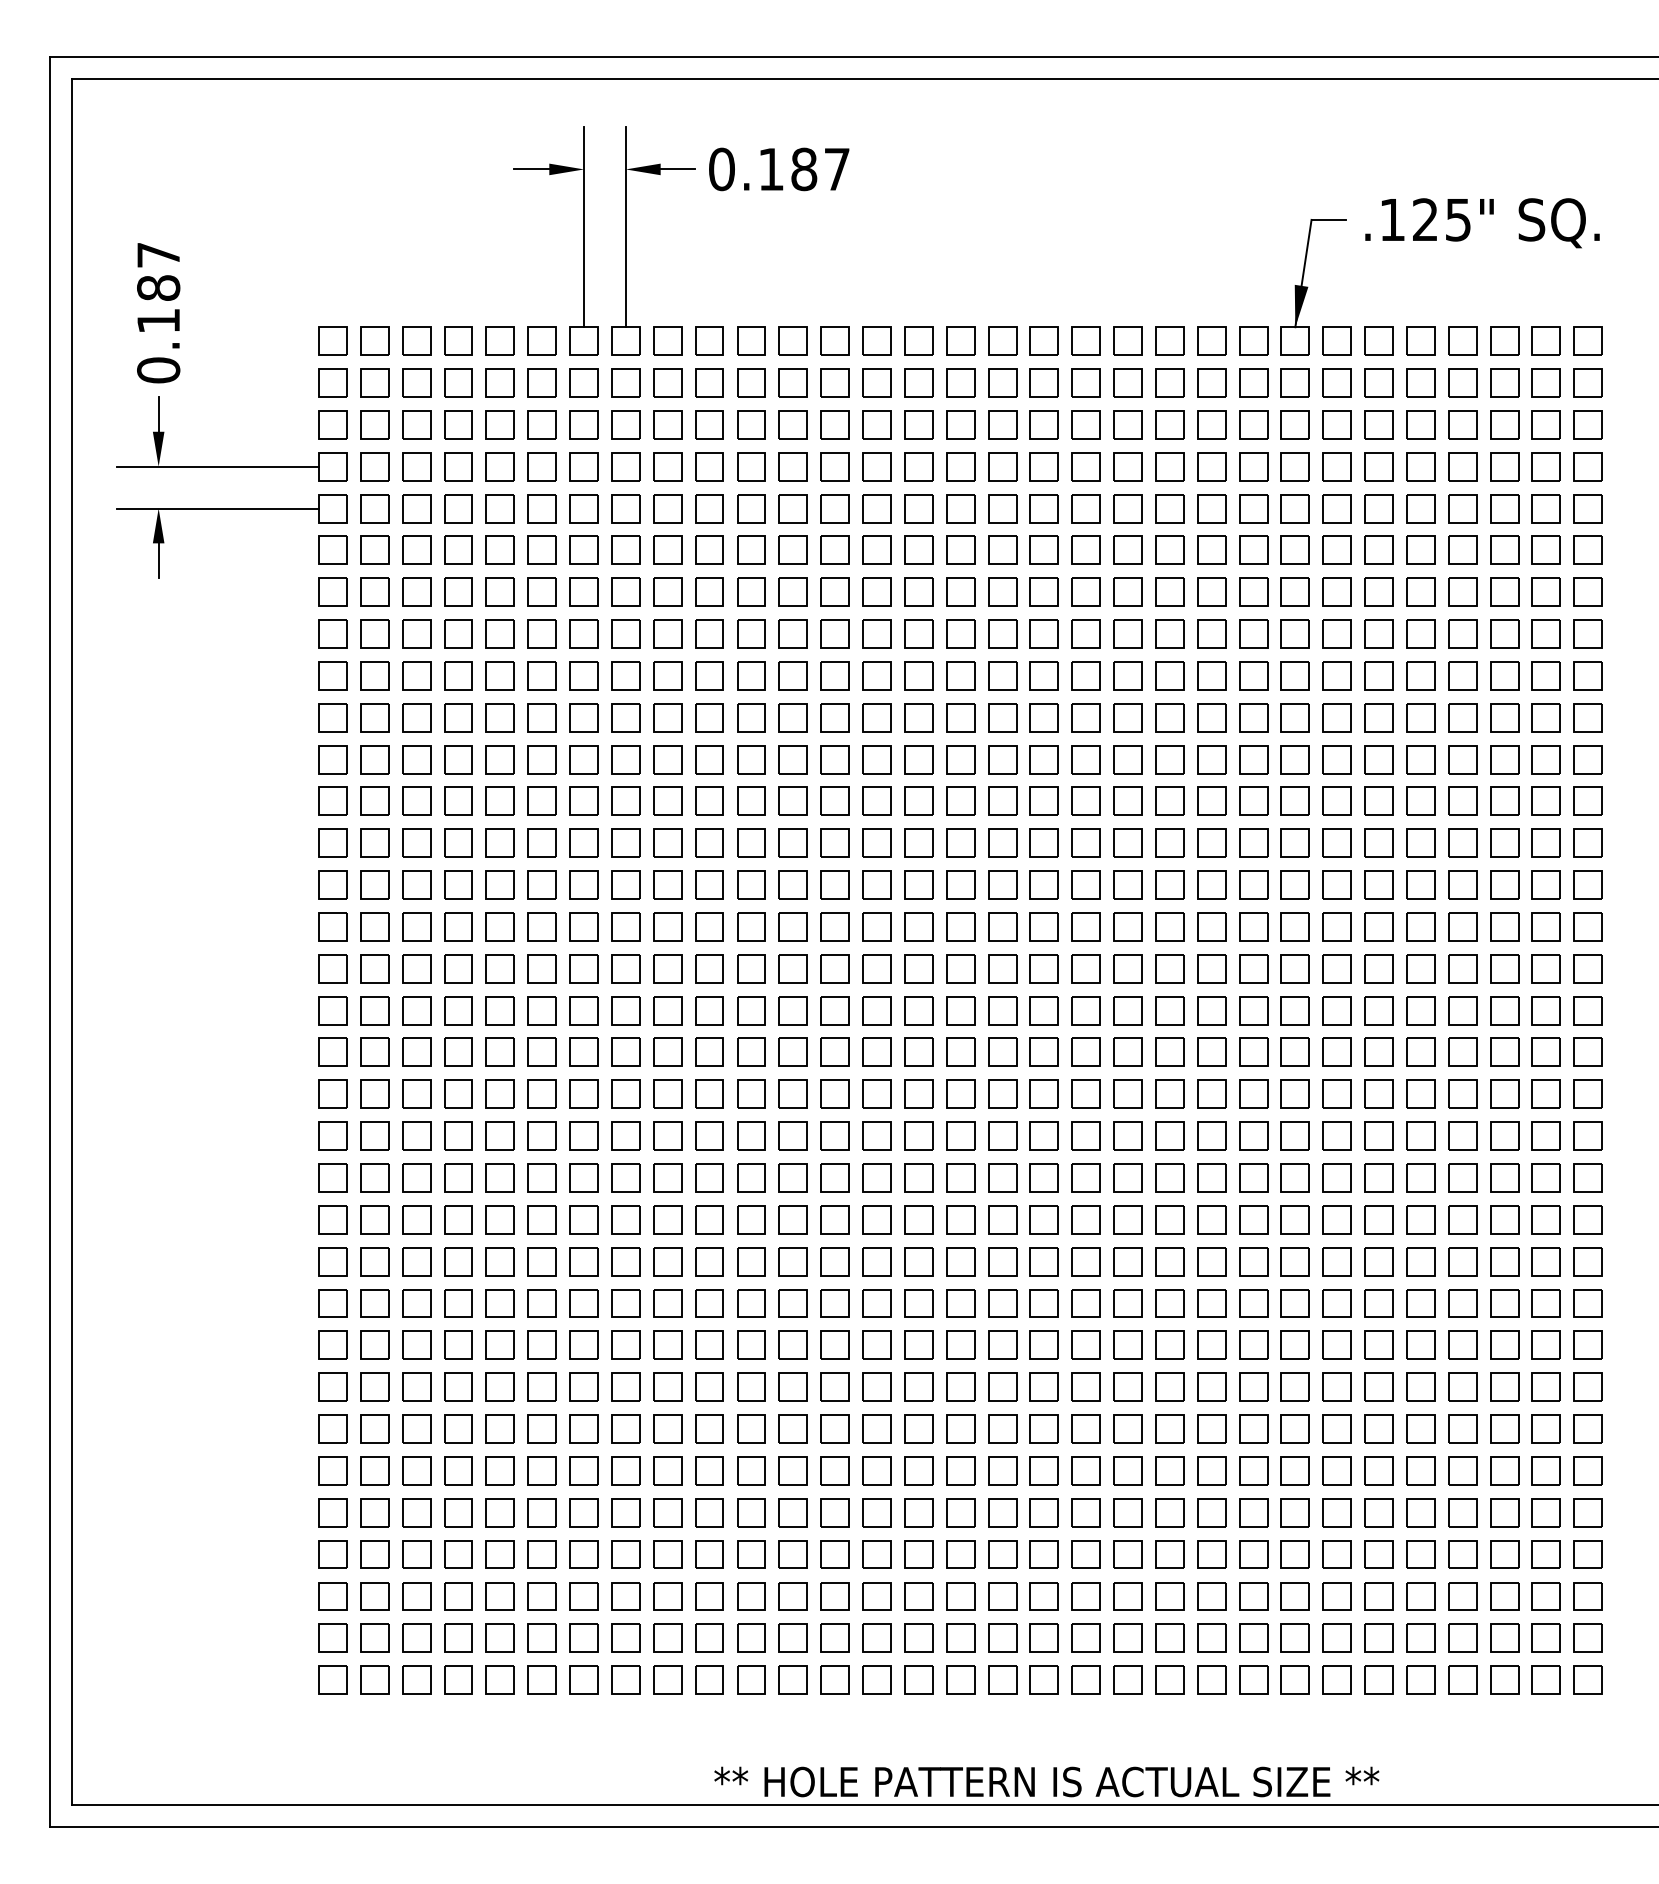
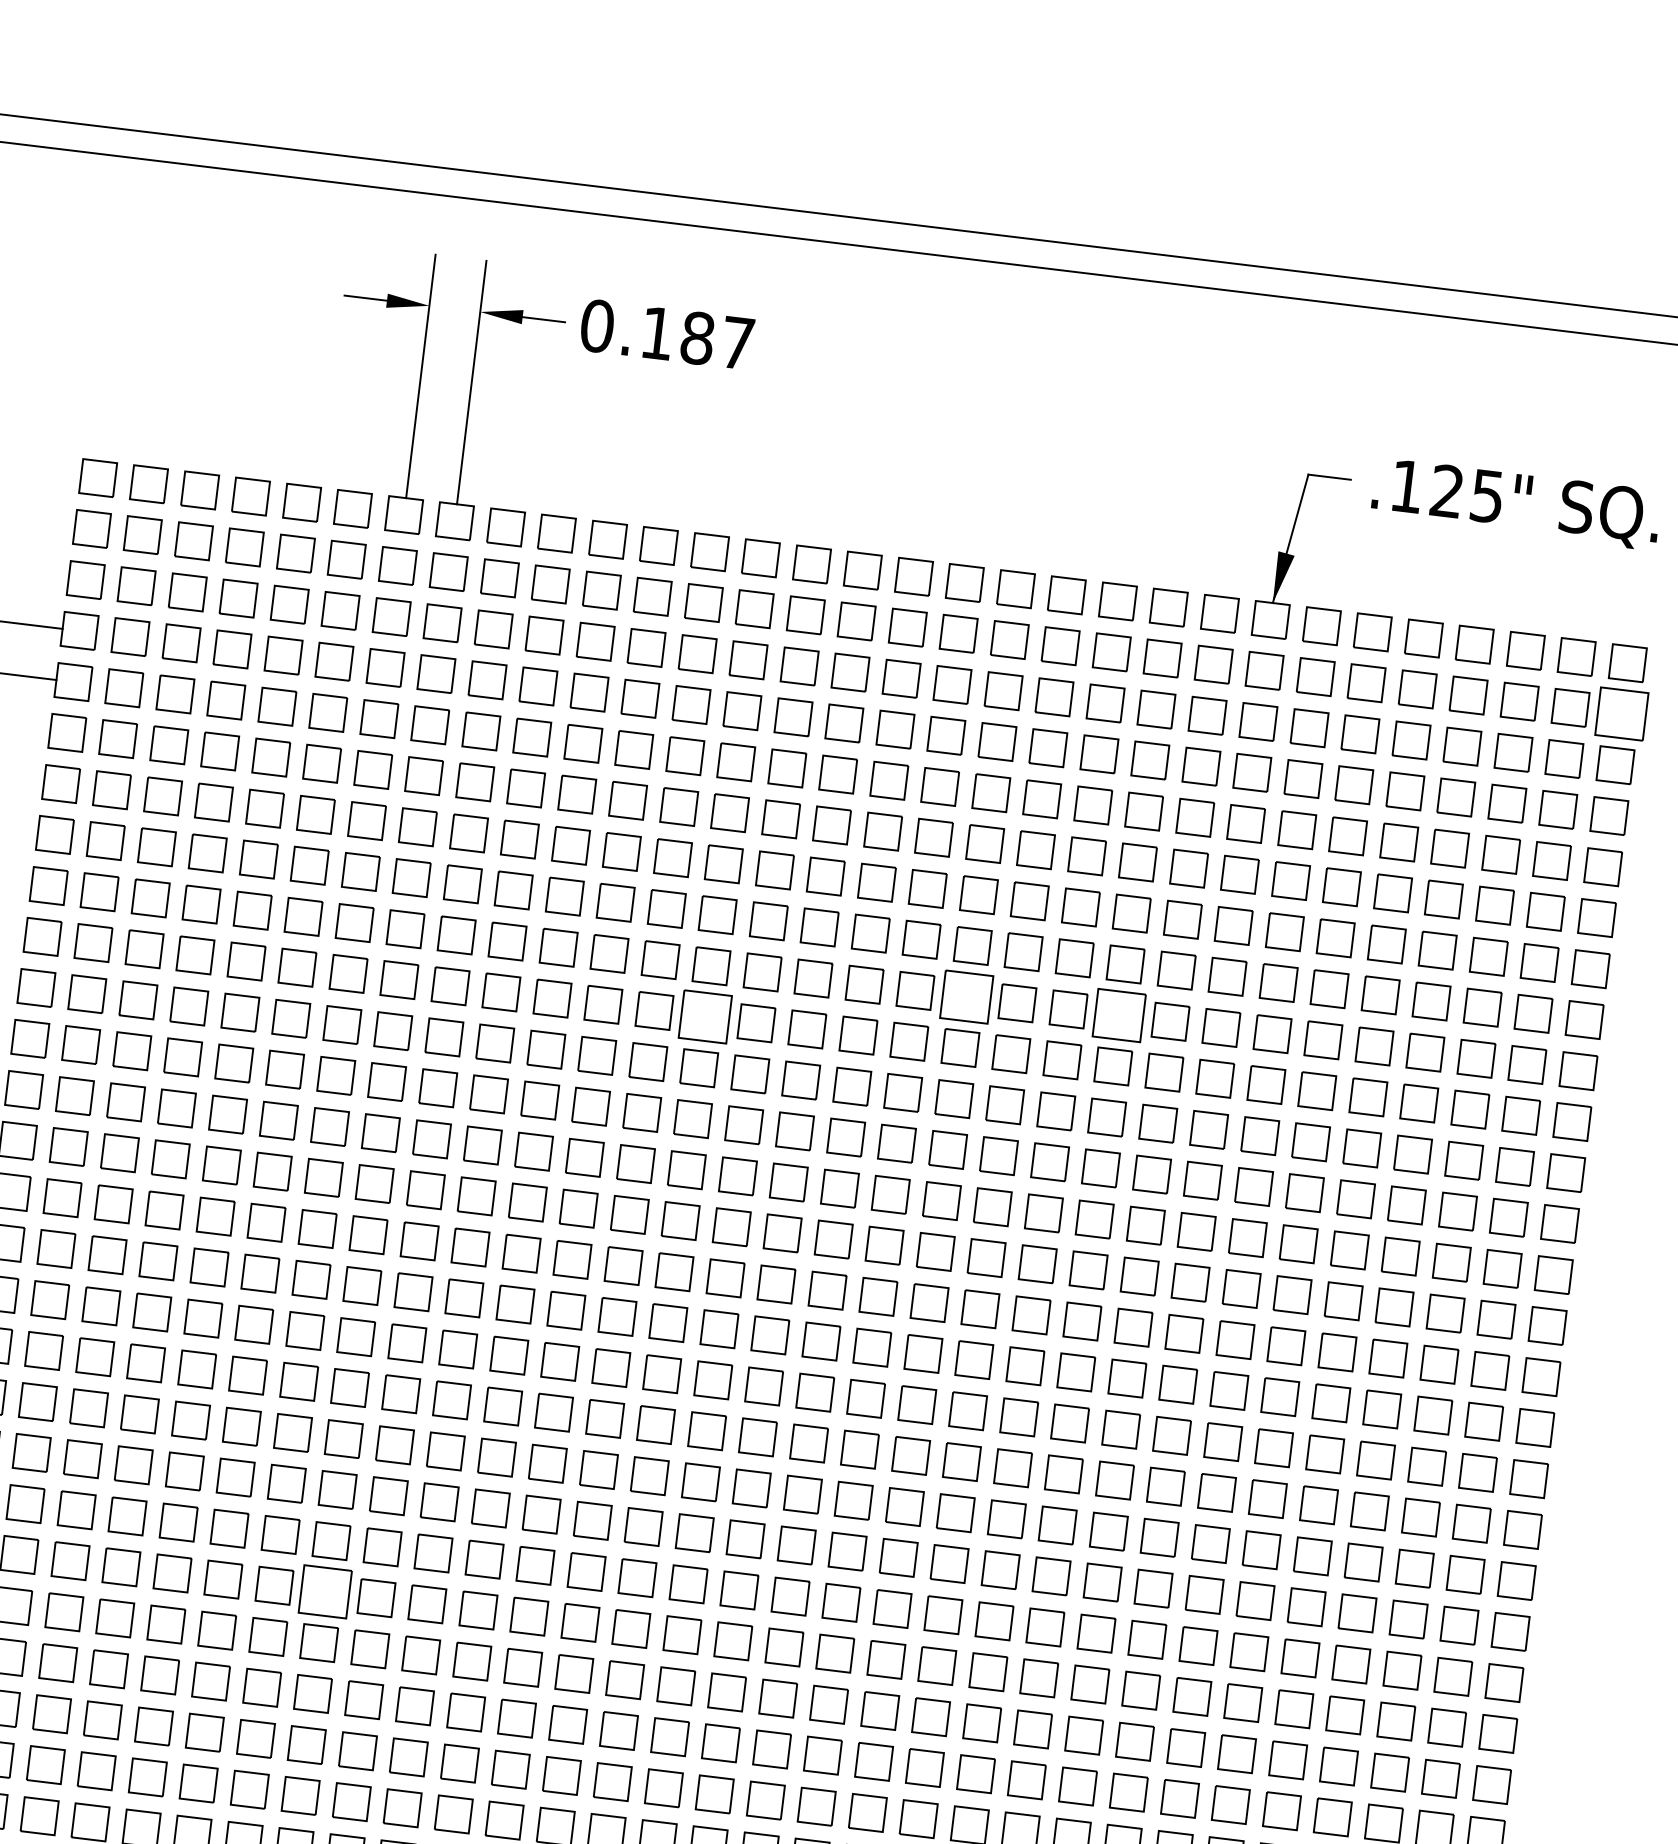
part: (1587, 382) -> (1620, 713), size x1.4
part: (1085, 675) -> (965, 996), size x1.4
part: (1211, 675) -> (1119, 1015), size x1.4
part: (876, 717) -> (704, 1016), size x1.4
part: (625, 1219) -> (324, 1591), size x1.4

